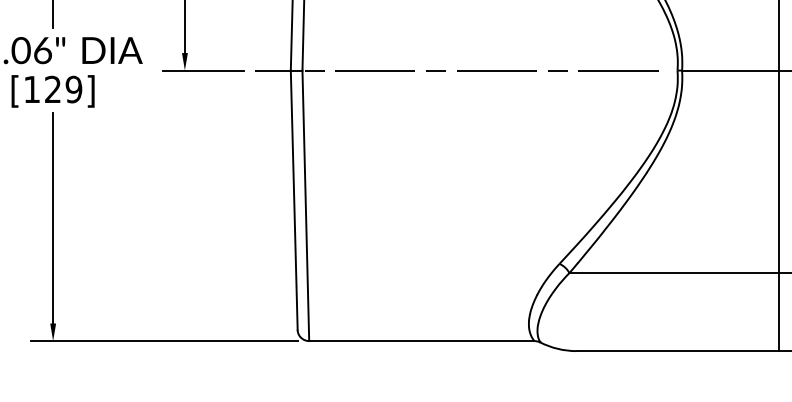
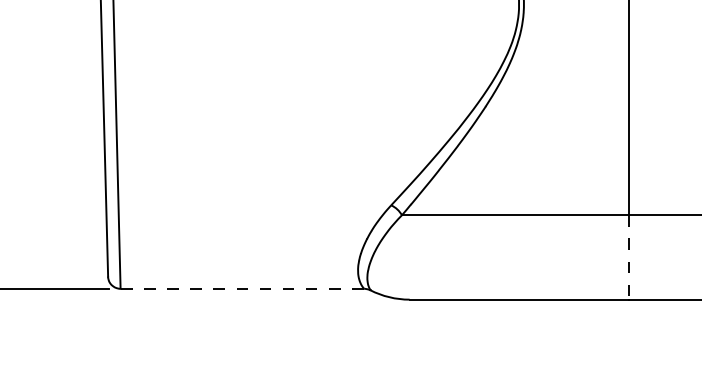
line: (779, 312) -> (628, 257), solid -> dashed
line: (421, 341) -> (241, 289), solid -> dashed

